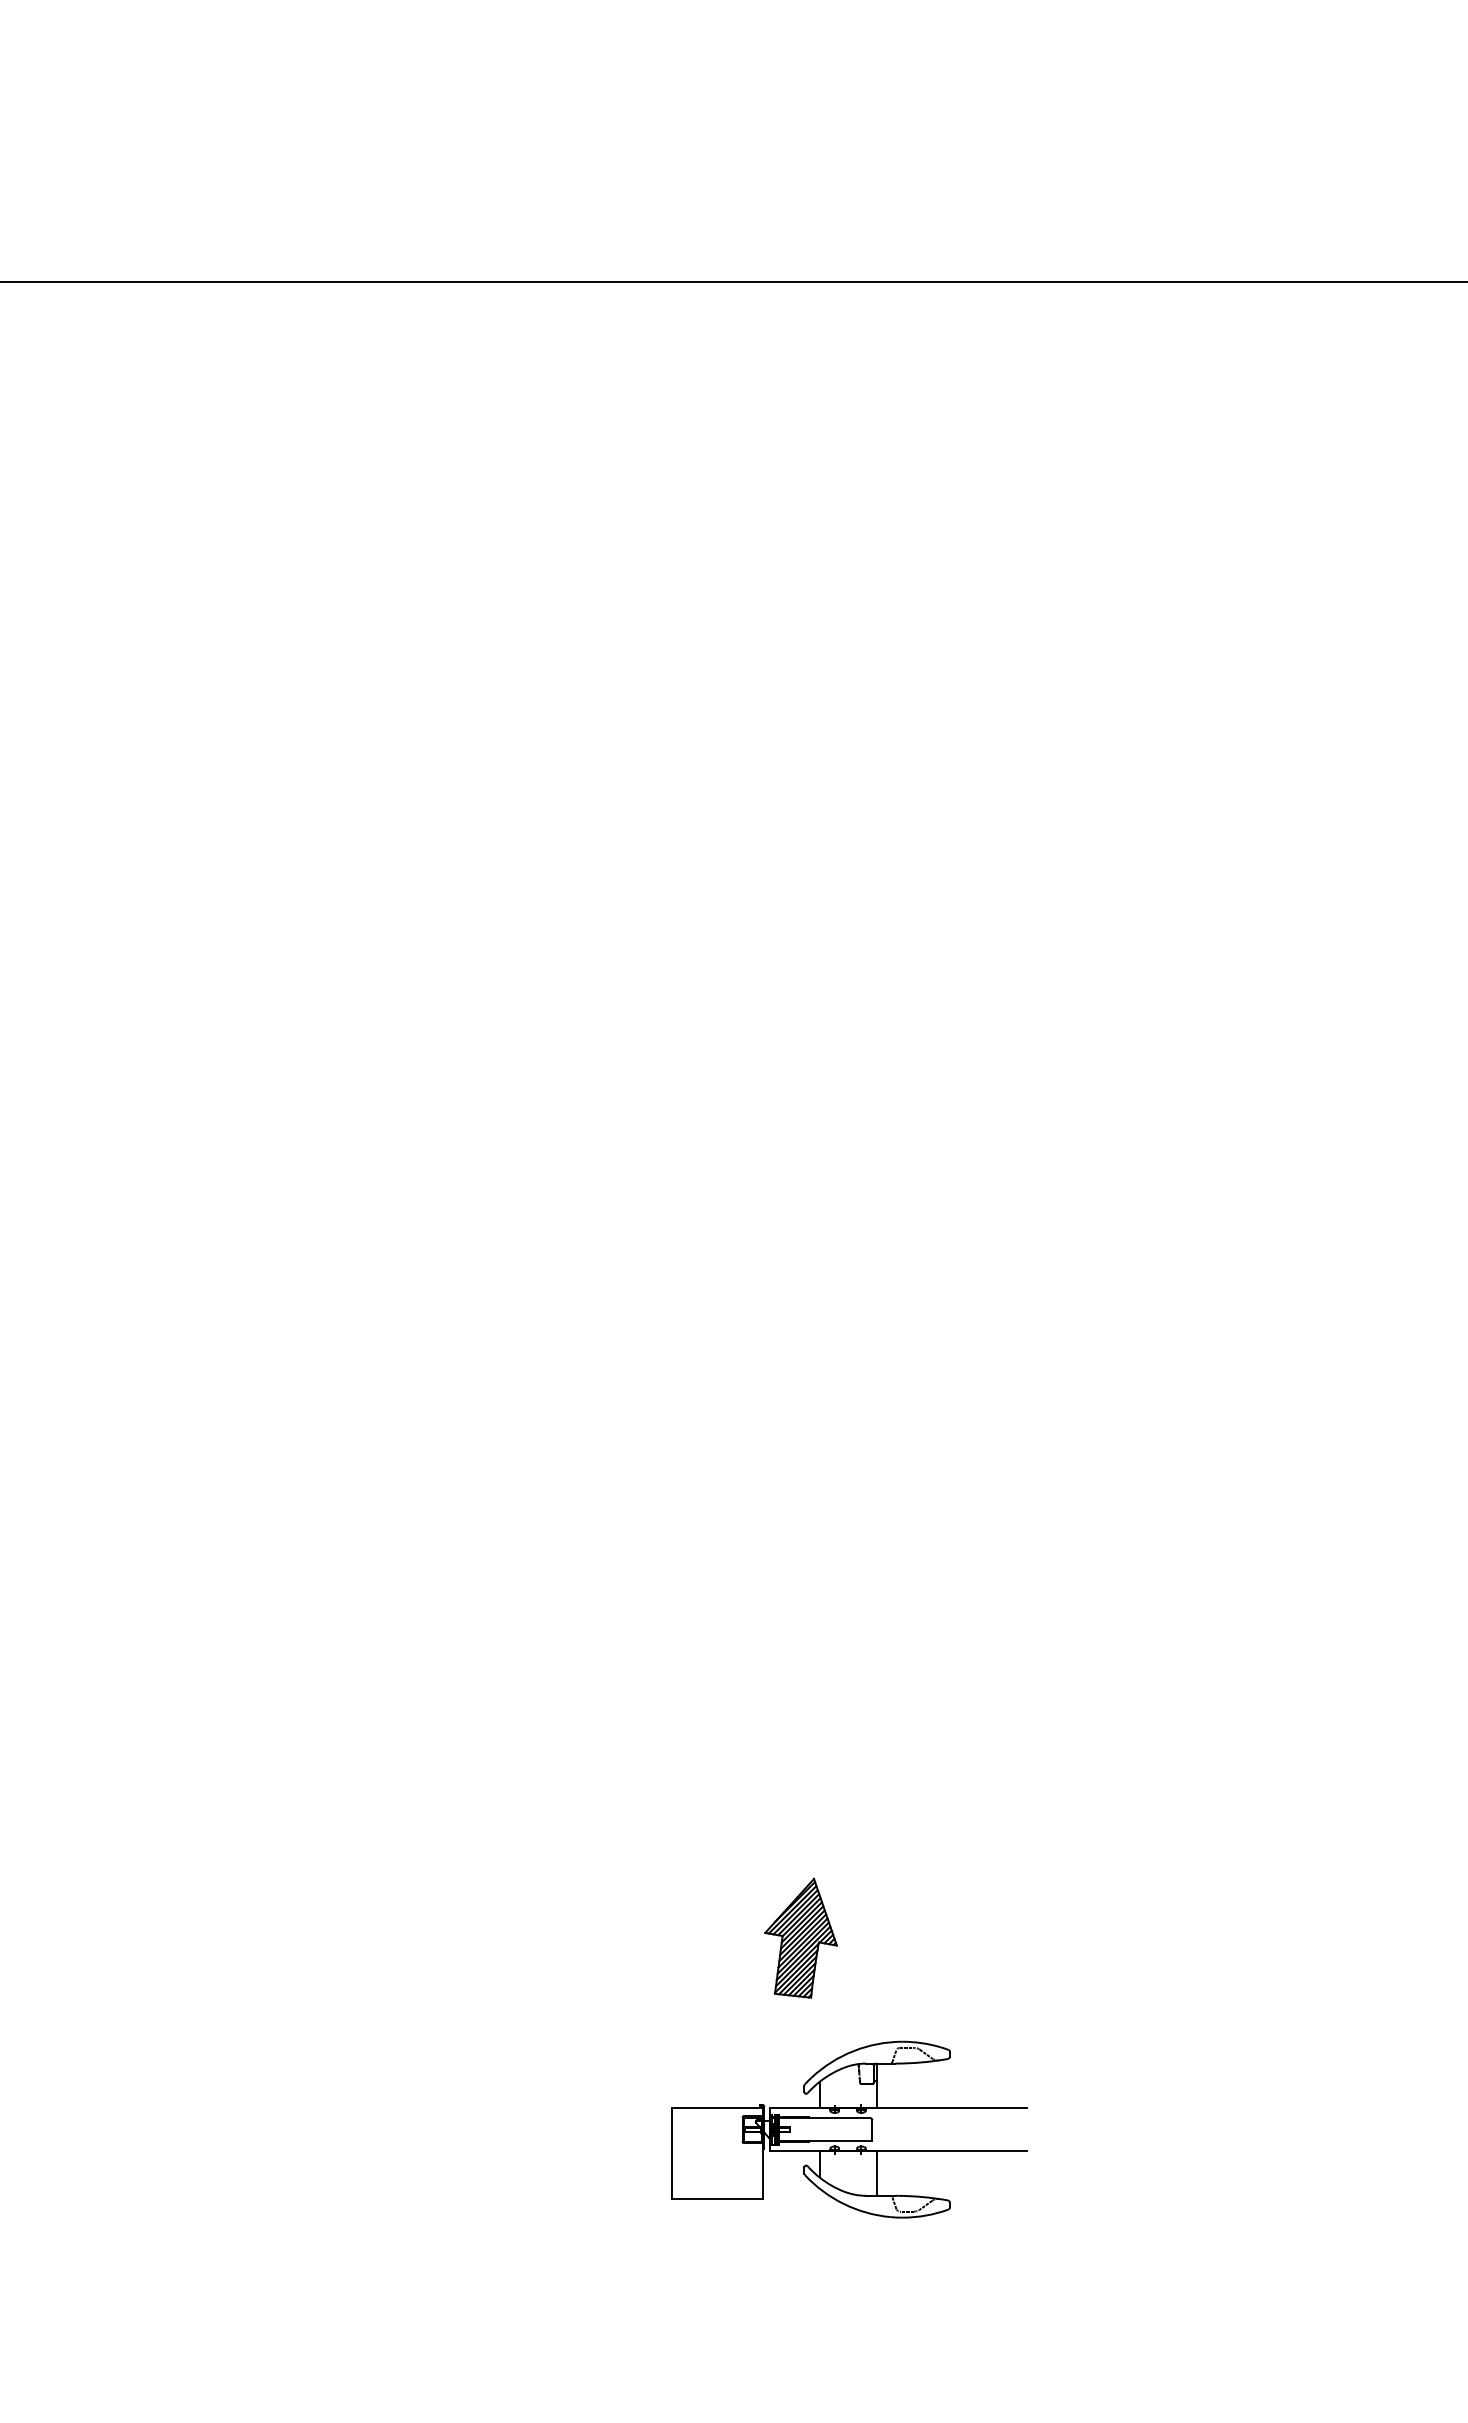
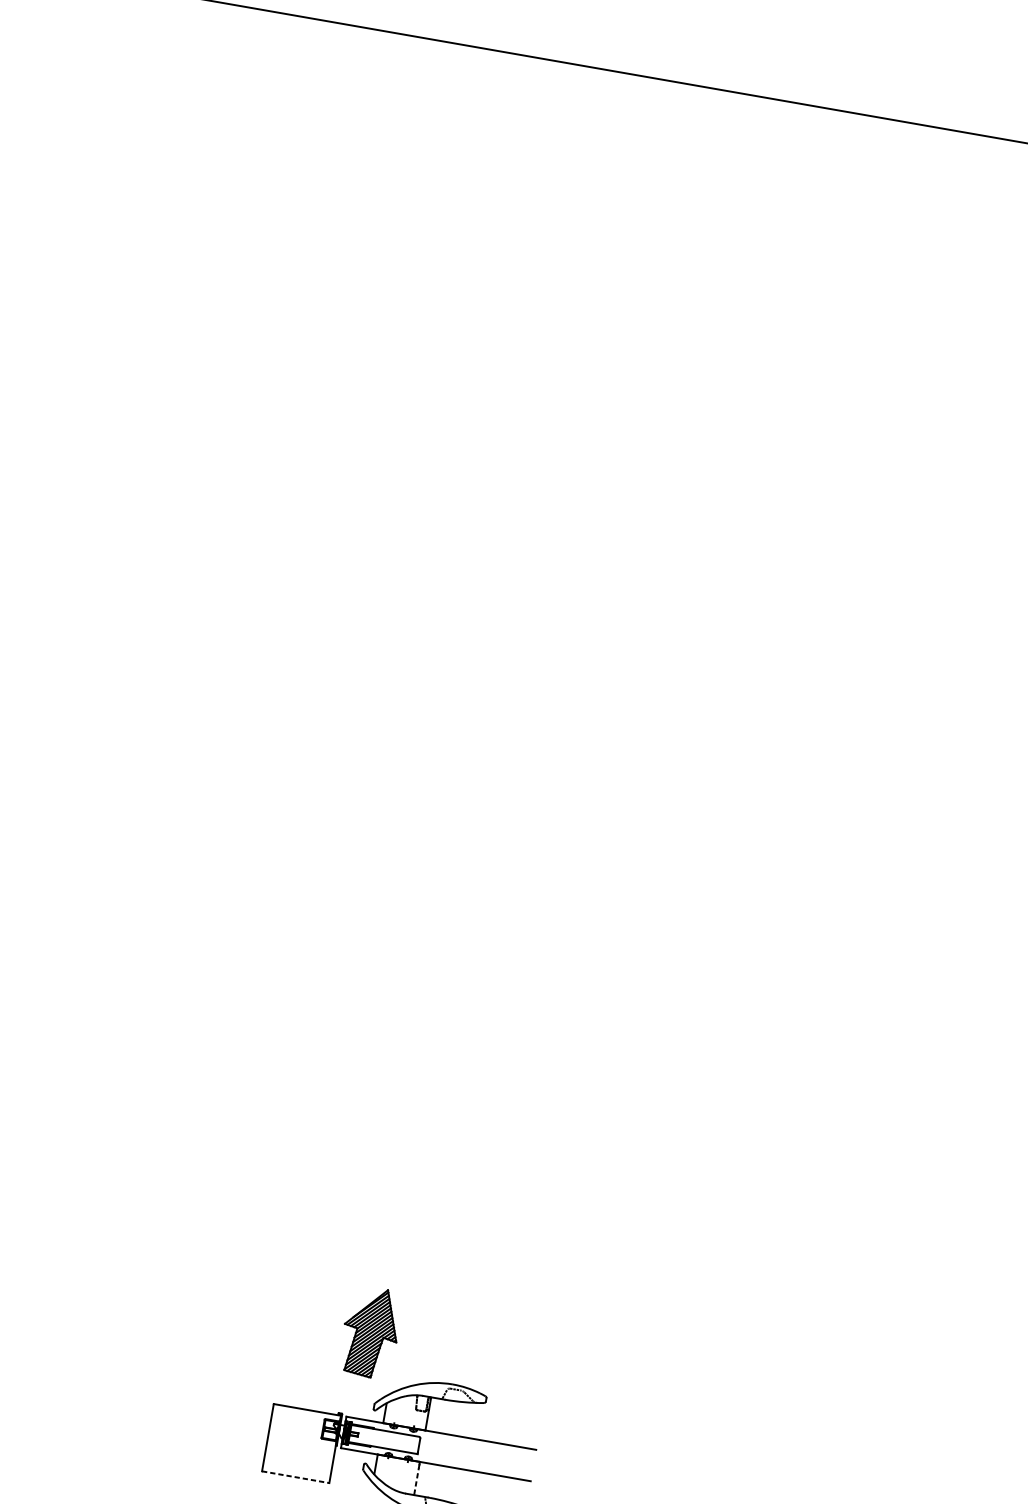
part: (800, 1937) -> (370, 1331), moved
line: (877, 2176) -> (416, 1480), solid -> dashed
line: (718, 2199) -> (296, 1477), solid -> dashed

